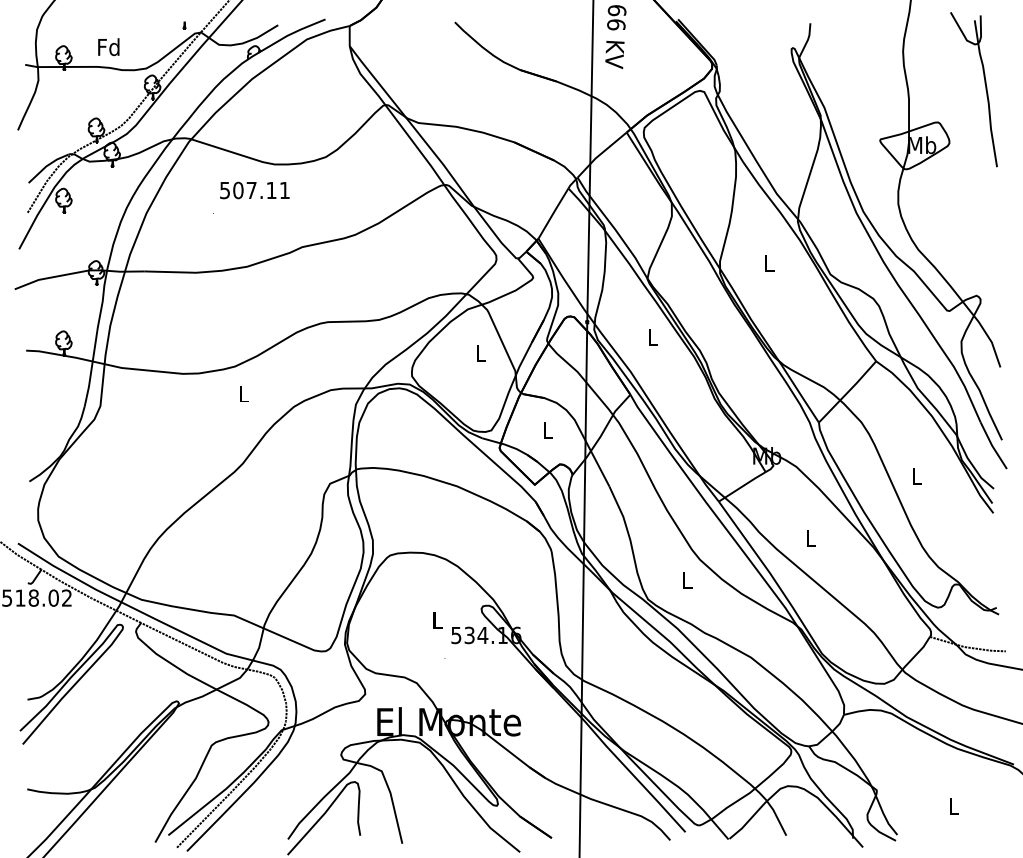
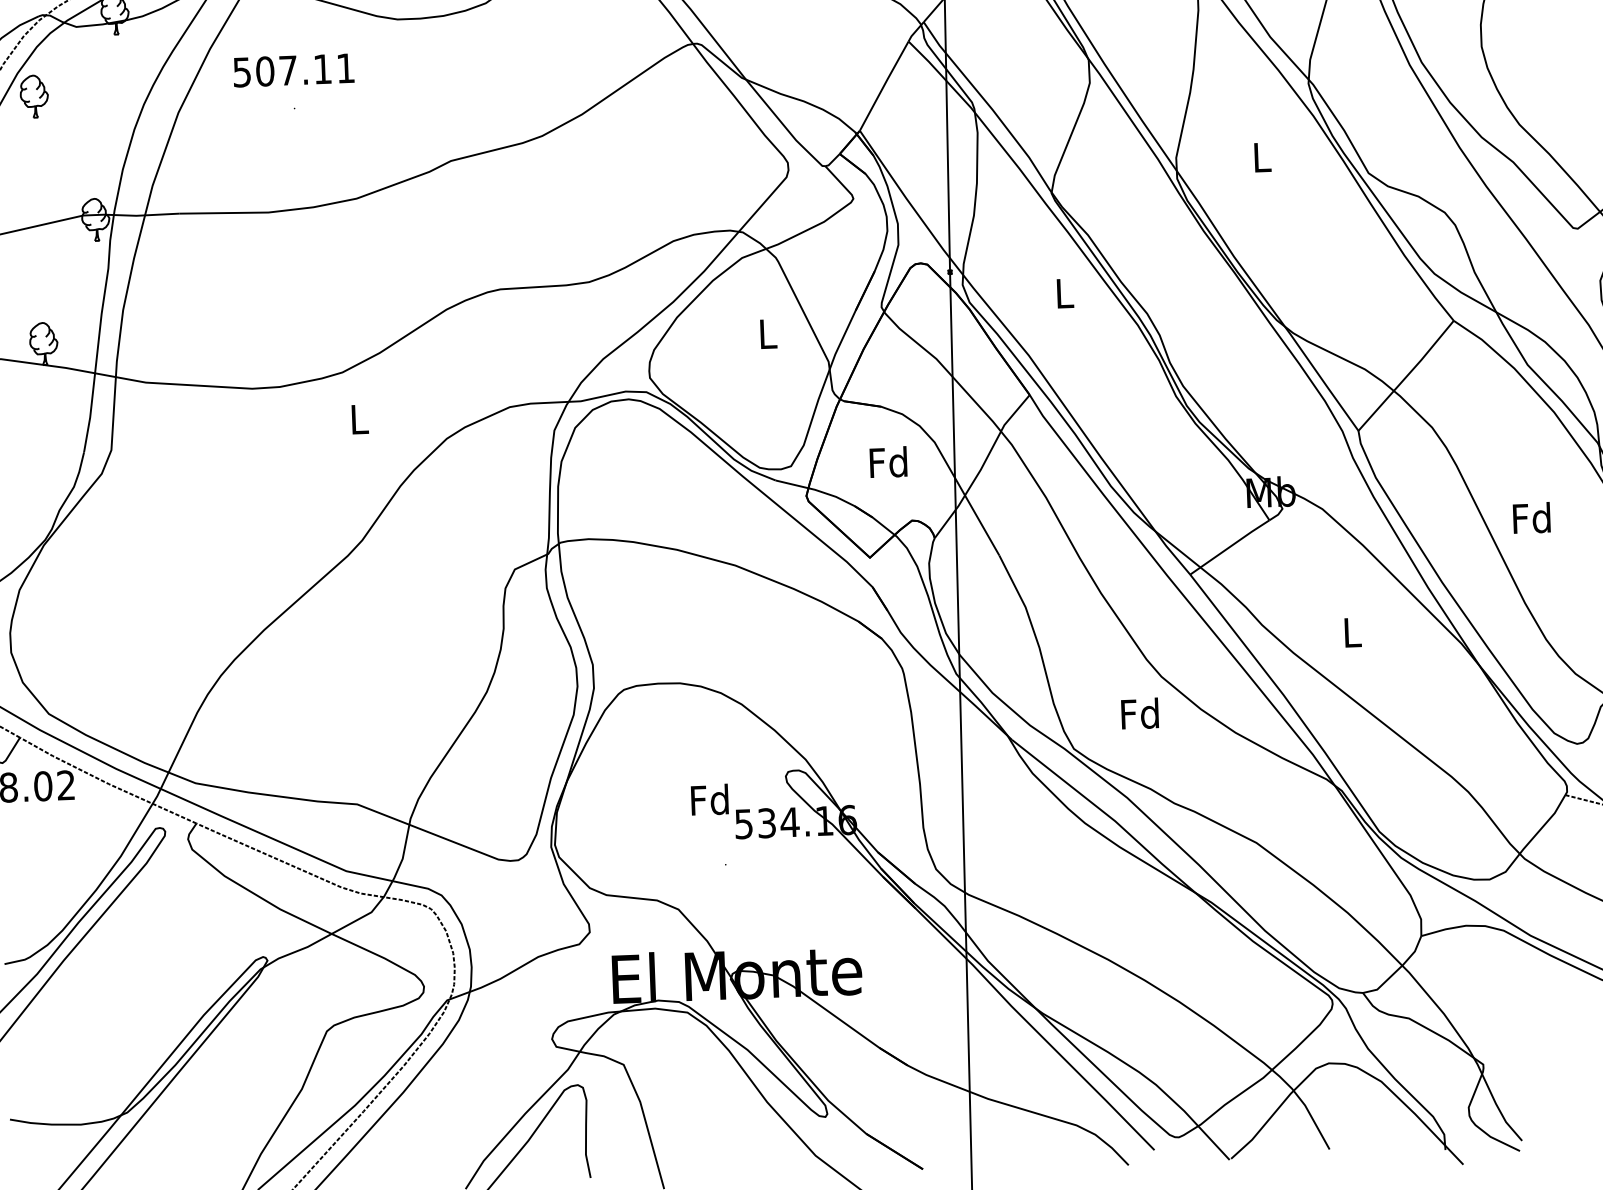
text: (254, 190) -> (293, 70), moved
text: (547, 430) -> (888, 462), L -> Fd
text: (916, 476) -> (1531, 517), L -> Fd
text: (686, 580) -> (1139, 713), L -> Fd
text: (436, 620) -> (708, 799), L -> Fd

